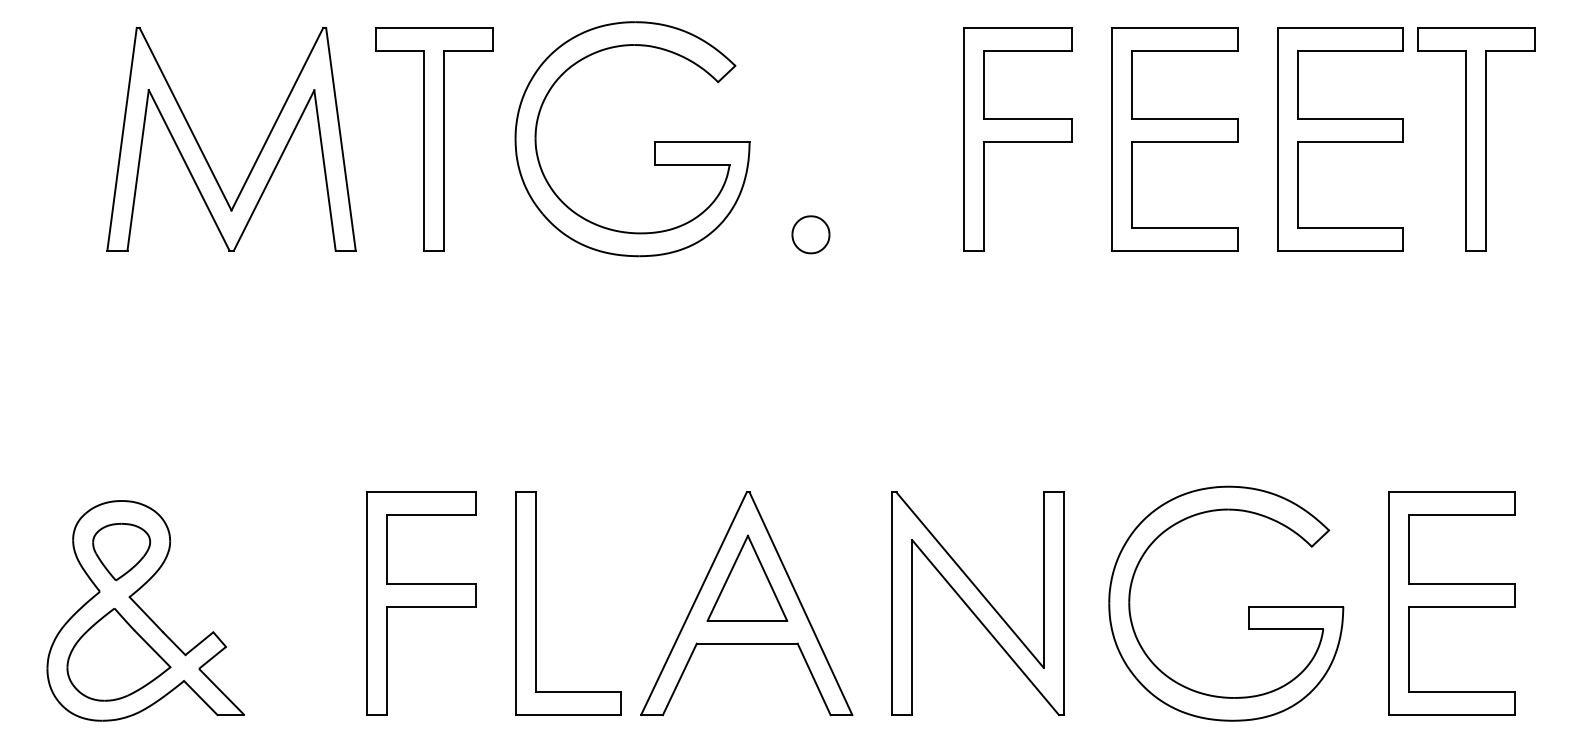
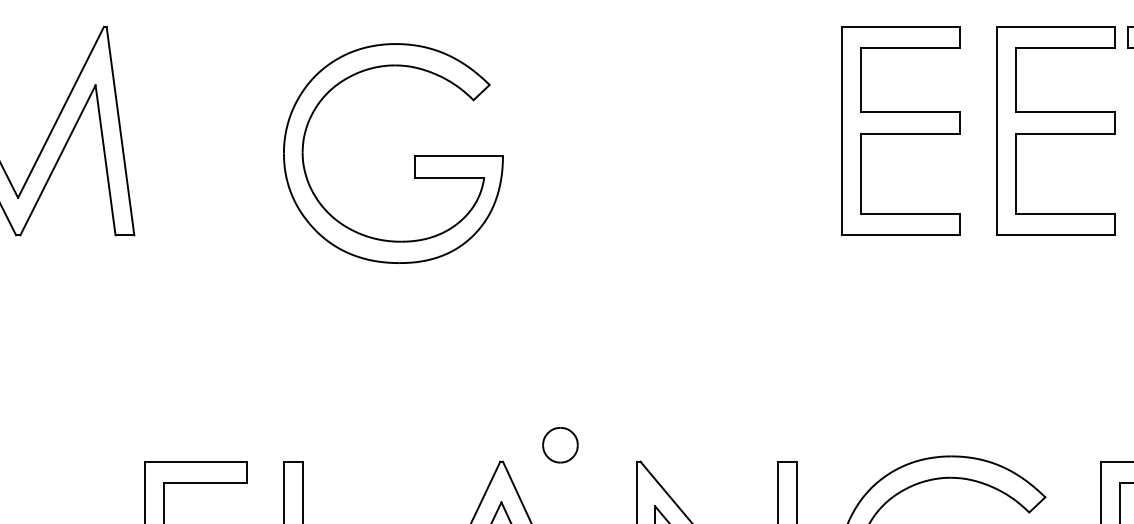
part: (434, 139) -> (208, 131), removed
part: (1017, 139) -> (753, 131), removed
part: (654, 141) -> (413, 155), moved
part: (810, 234) -> (560, 444), moved

